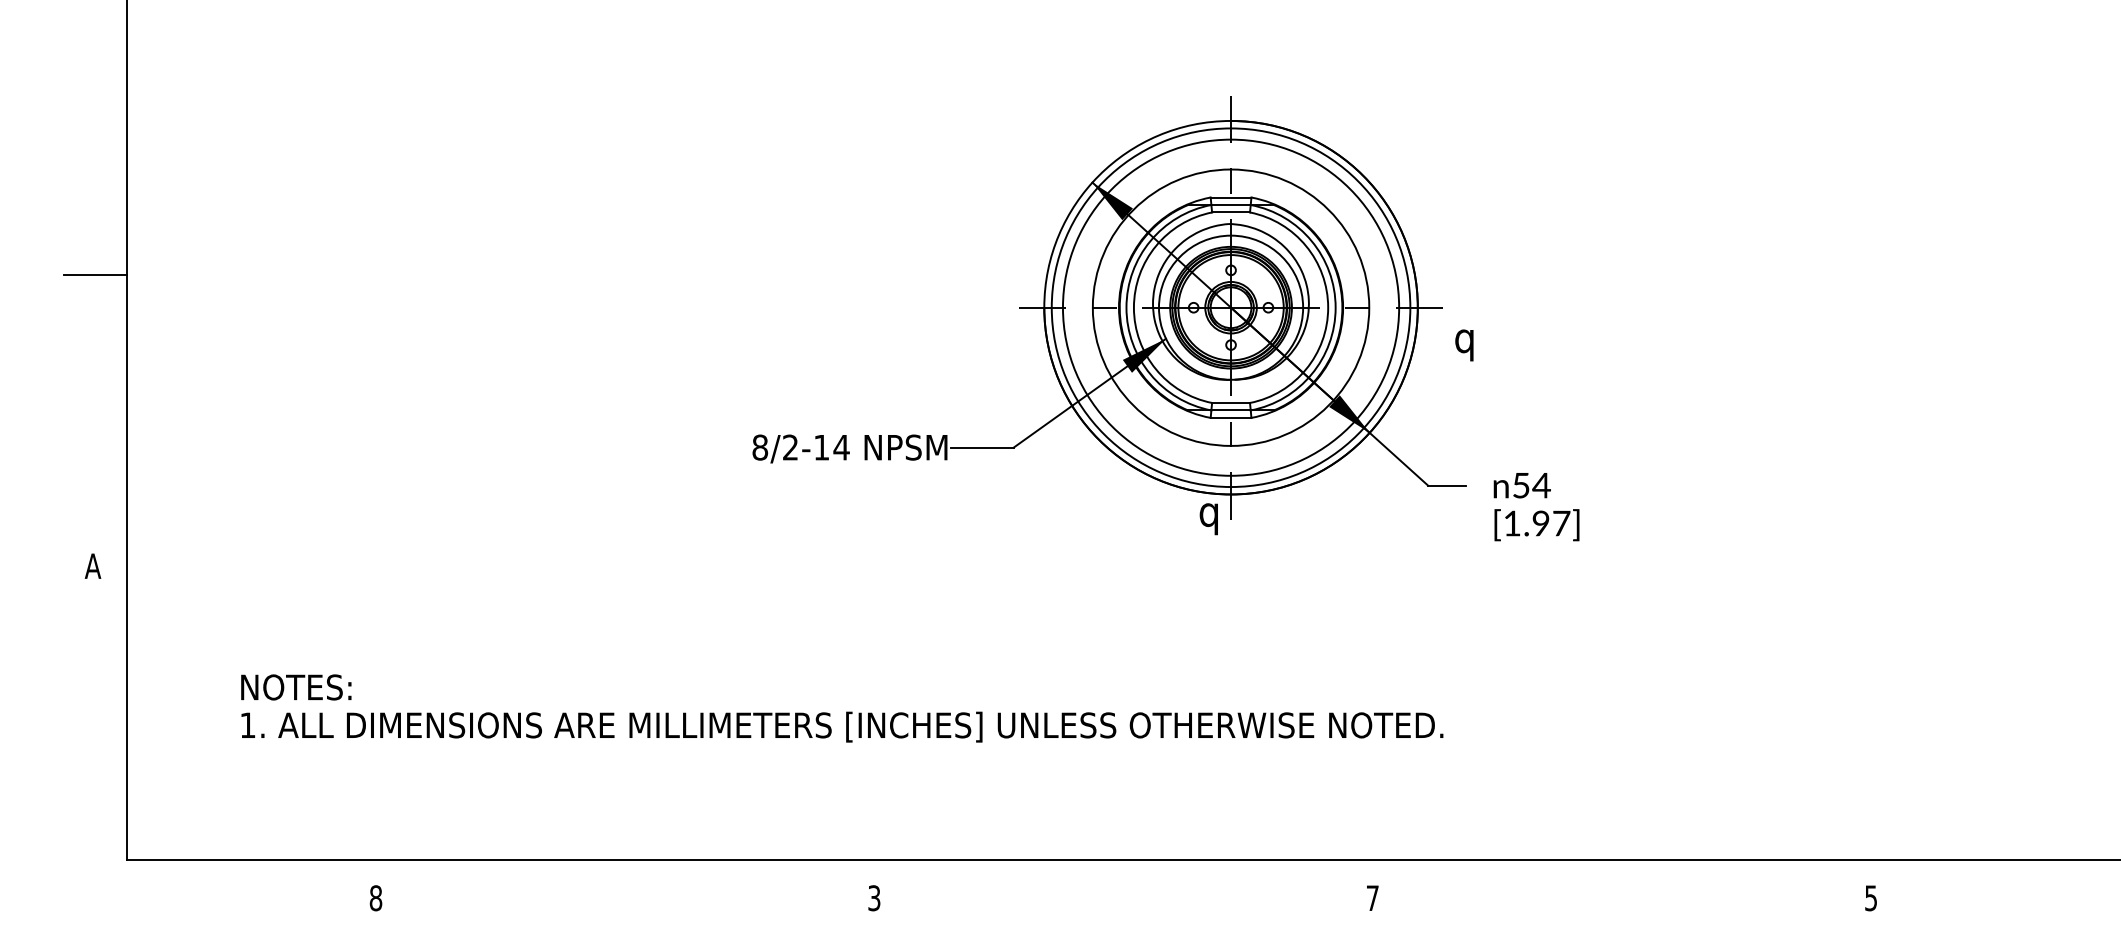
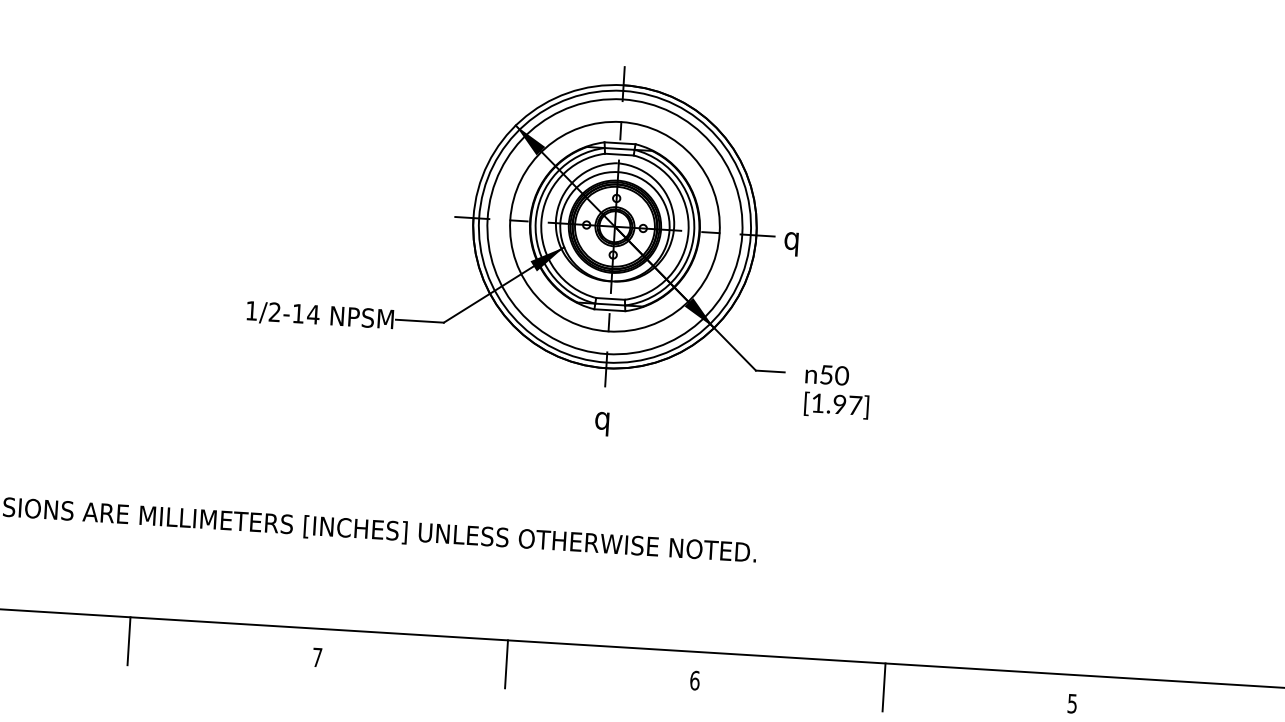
text: (1464, 345) -> (791, 244), moved
text: (760, 447) -> (252, 310), 8/2-14 -> 1/2-14
text: (1541, 485) -> (841, 375), 54 -> 50
text: (1208, 519) -> (601, 424), moved
line: (625, 891) -> (129, 640), added
line: (1123, 891) -> (506, 663), added
line: (1622, 891) -> (884, 687), added
text: (874, 898) -> (317, 657), 3 -> 7
text: (1372, 898) -> (694, 680), 7 -> 6

